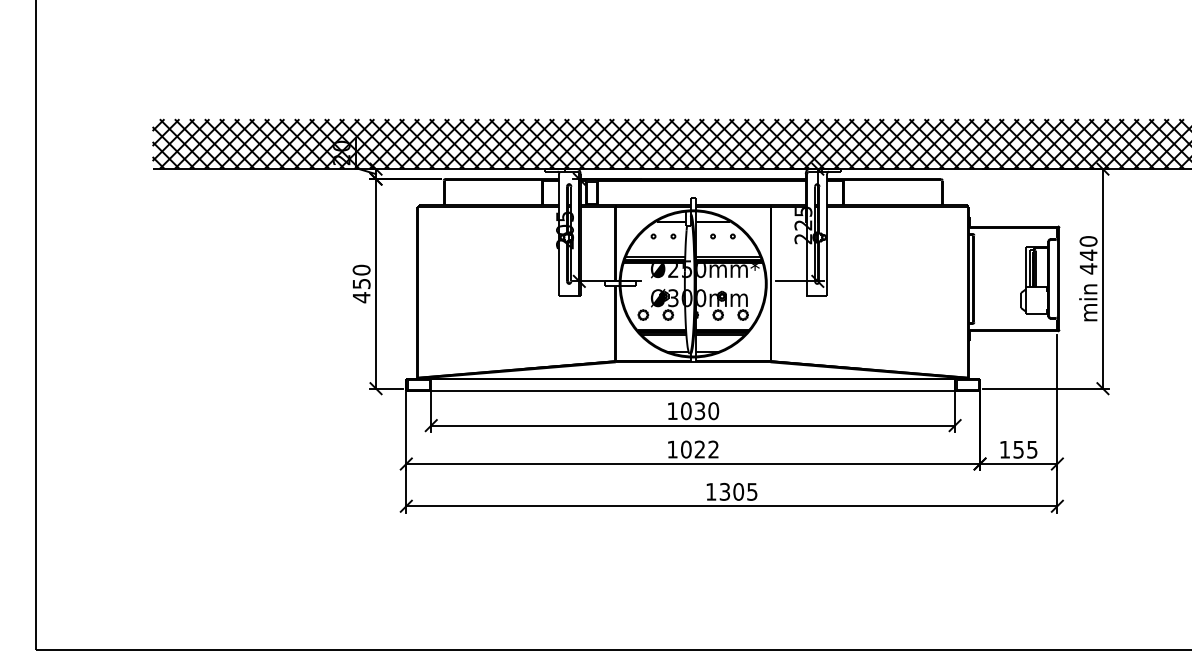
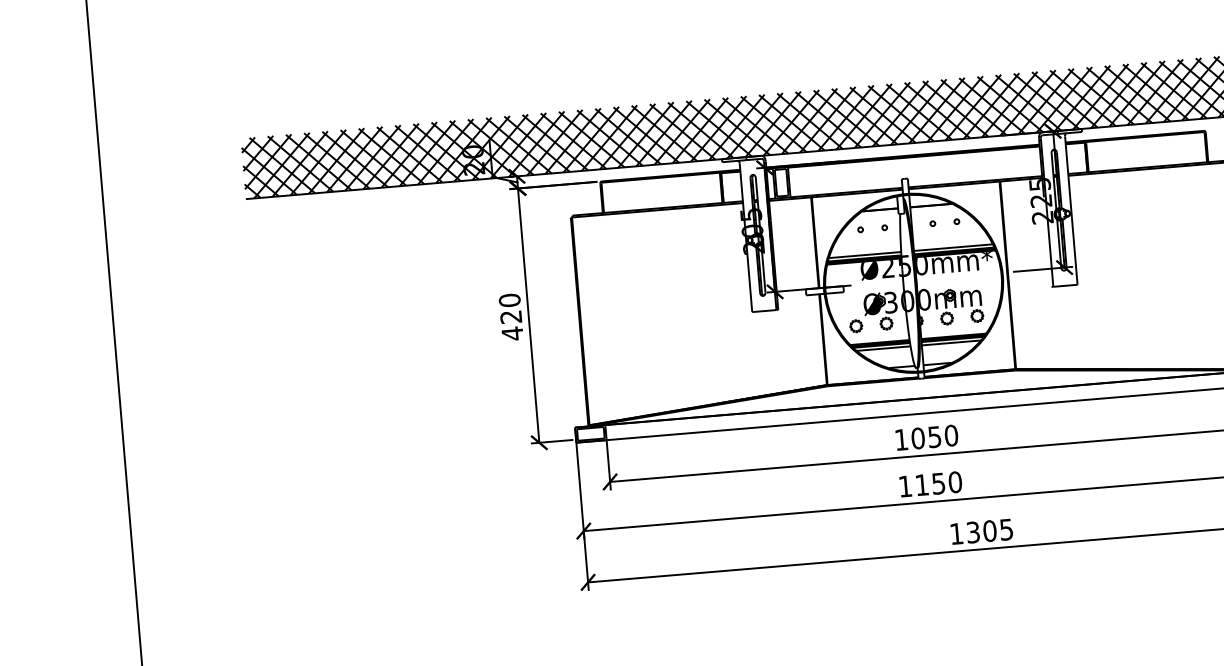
text: (361, 283) -> (510, 316), 450 -> 420
text: (700, 410) -> (935, 436), 1030 -> 1050
text: (700, 449) -> (939, 483), 1022 -> 1150

